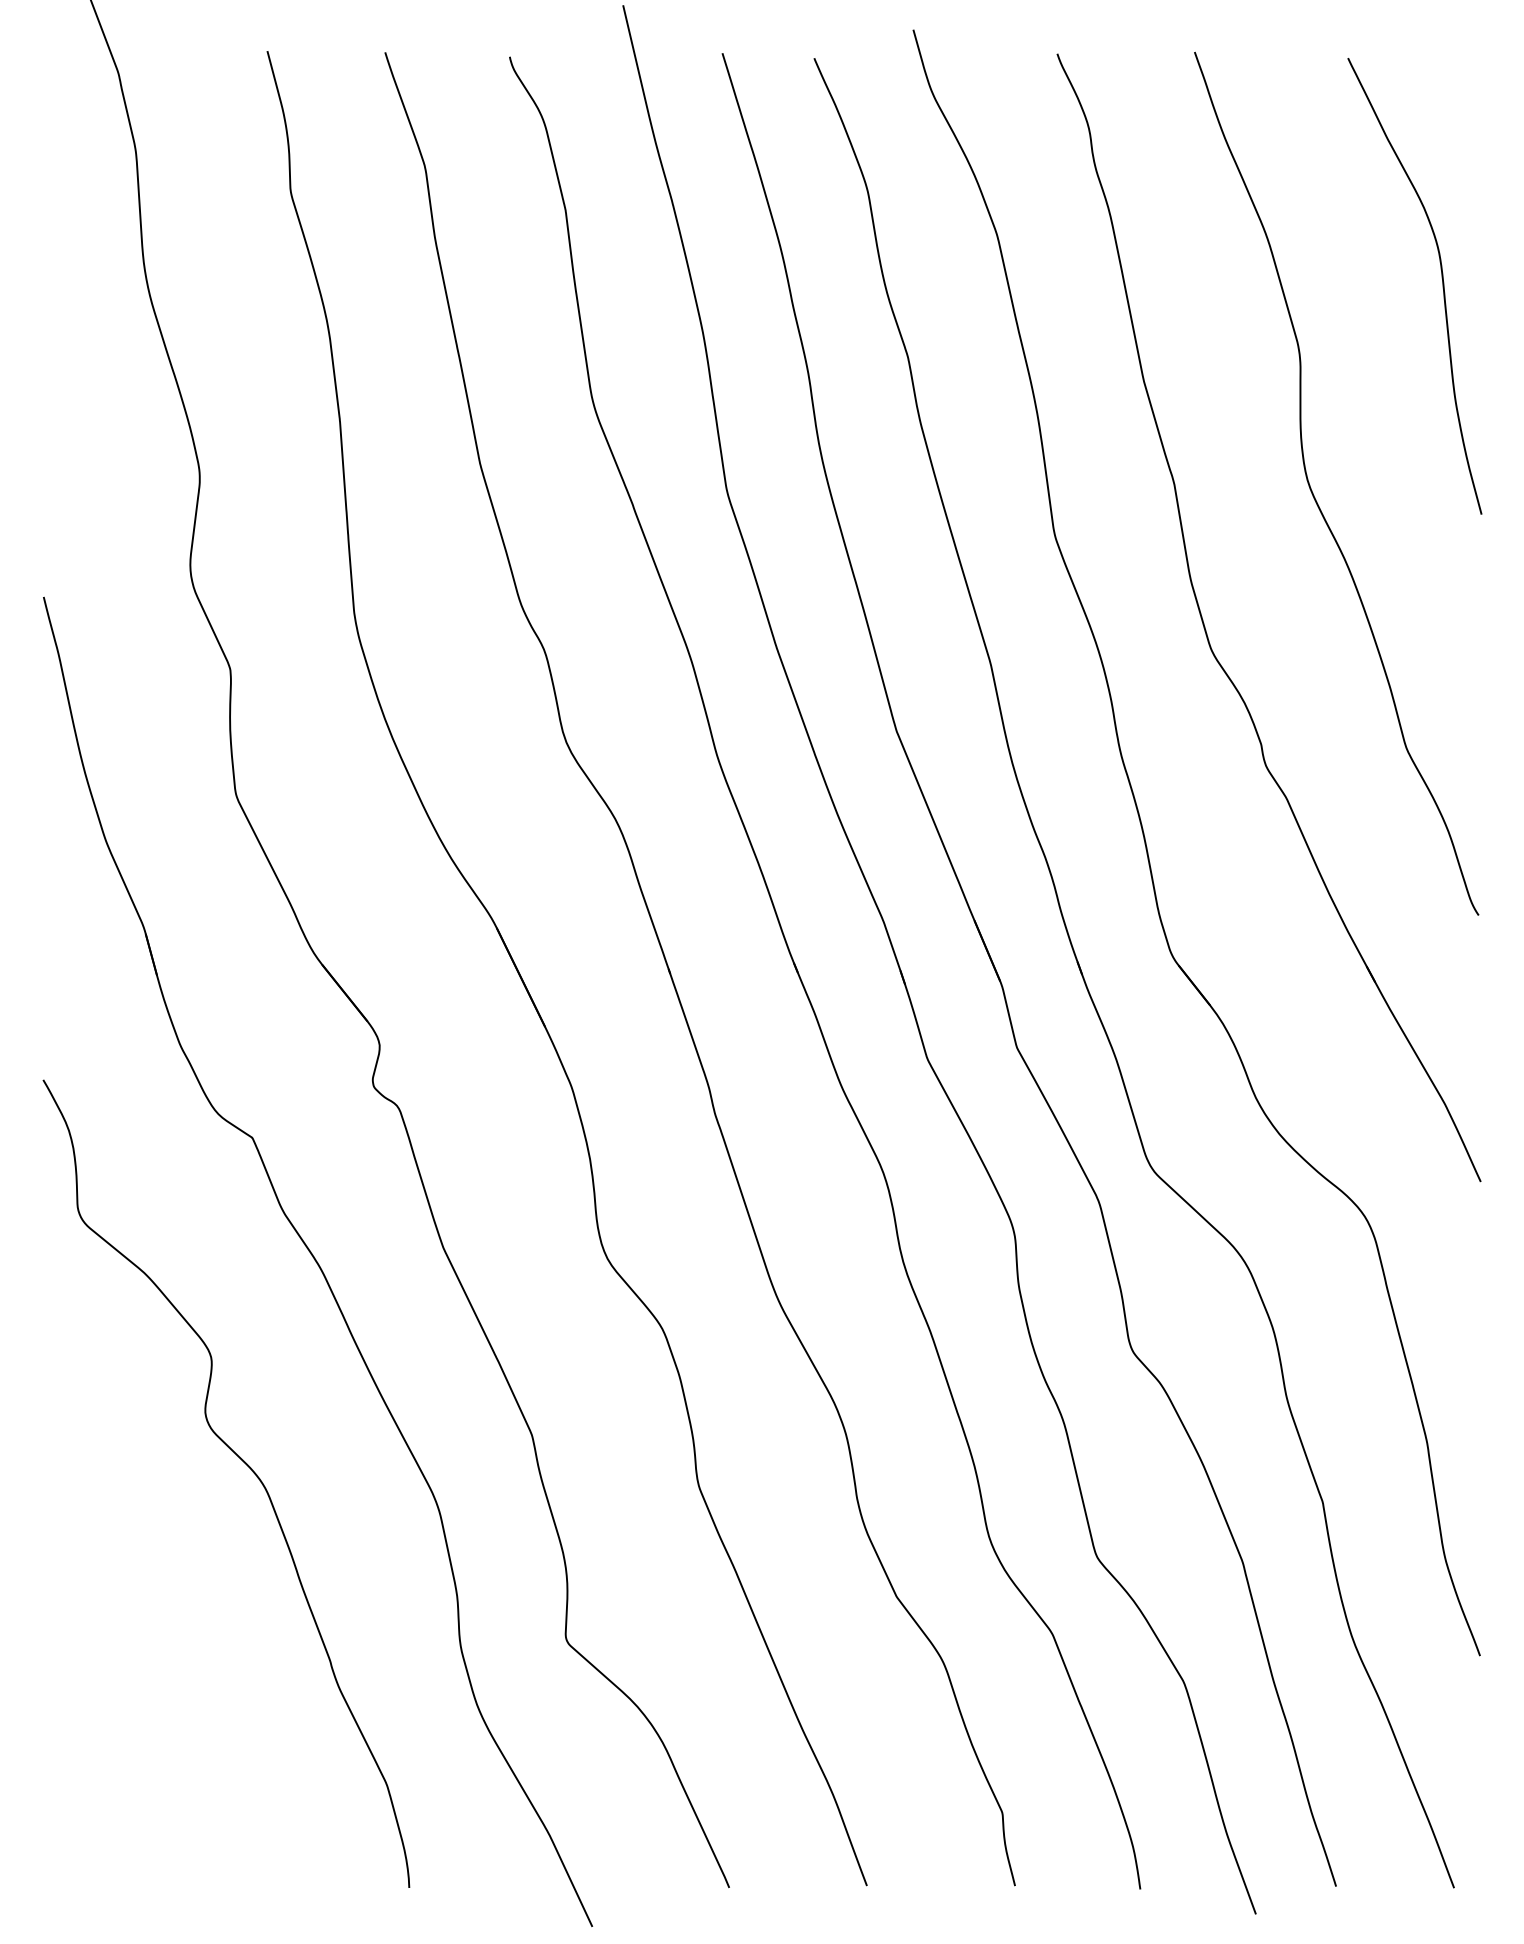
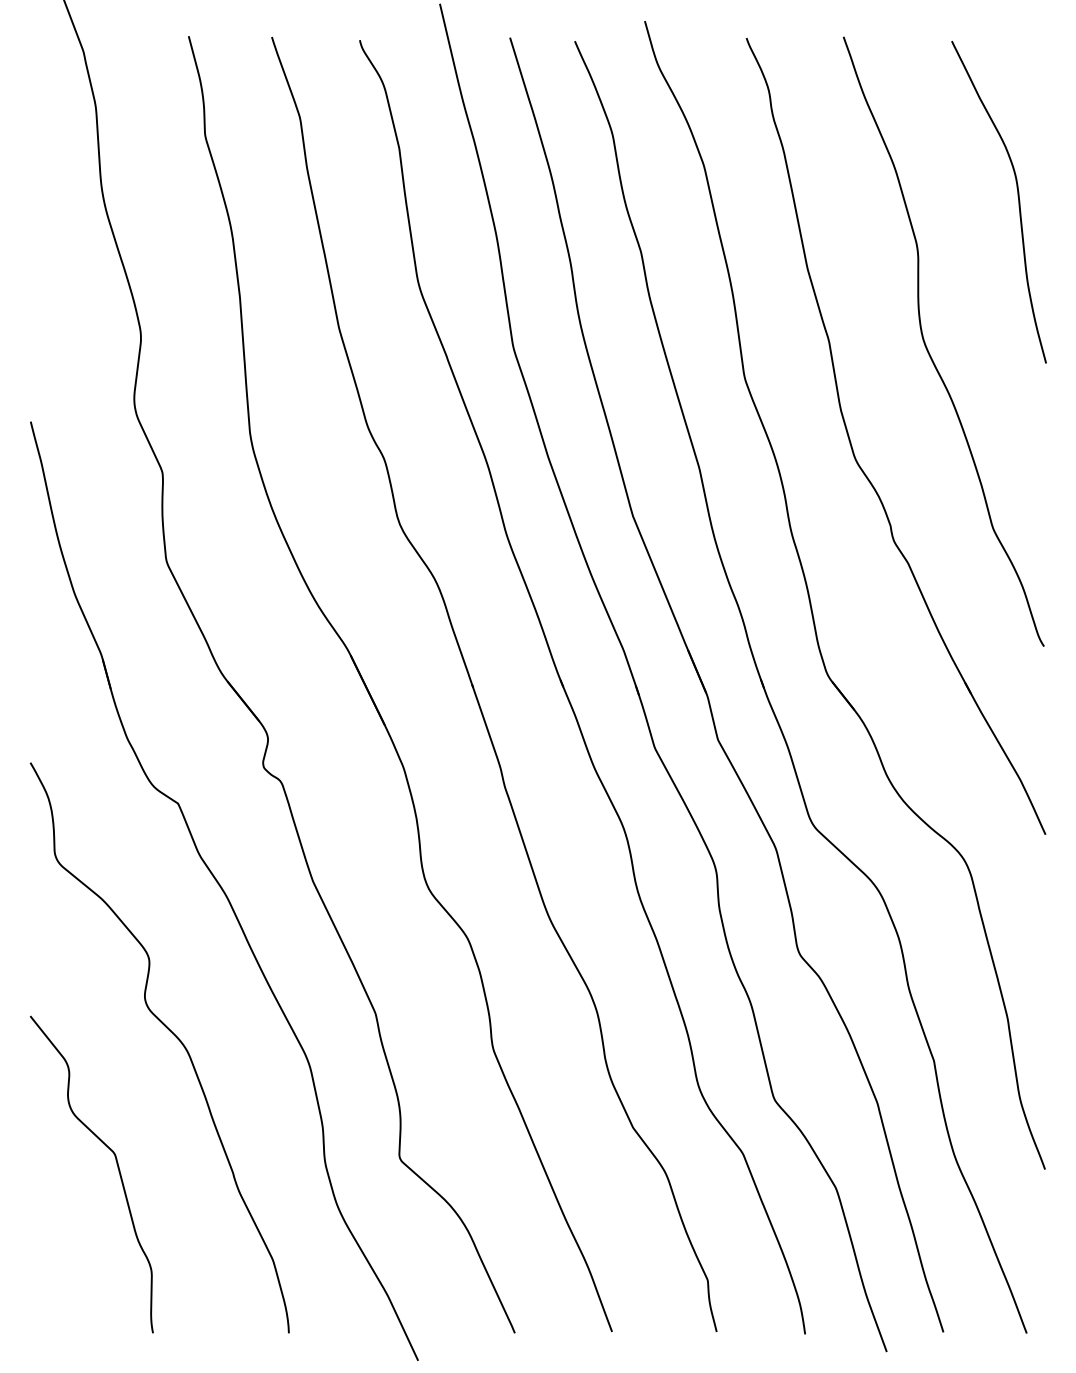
curve: (166, 1651) -> (117, 1166), added

